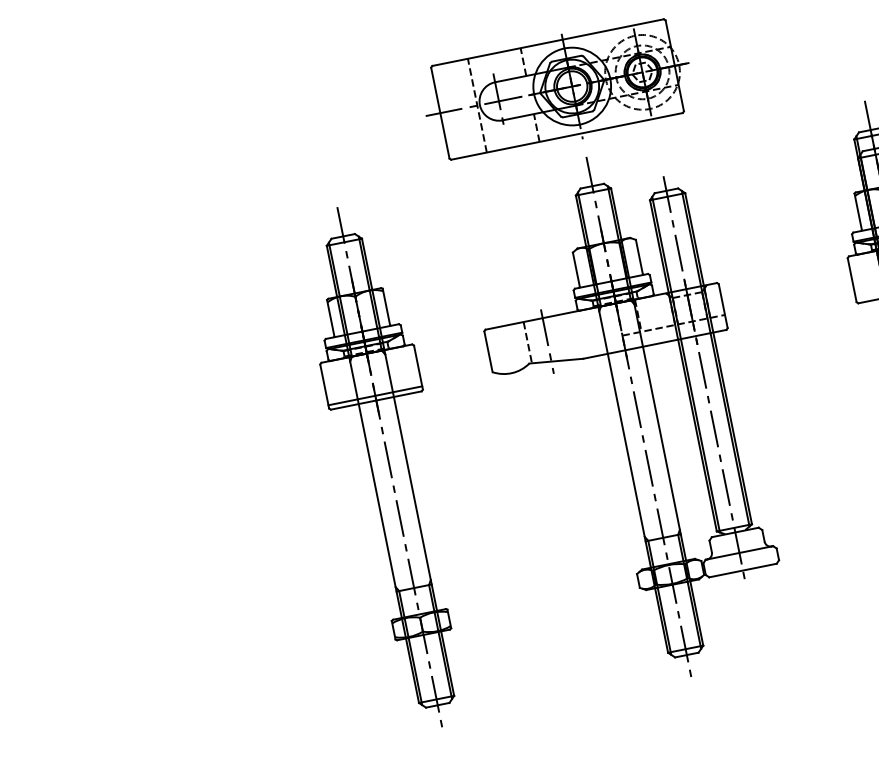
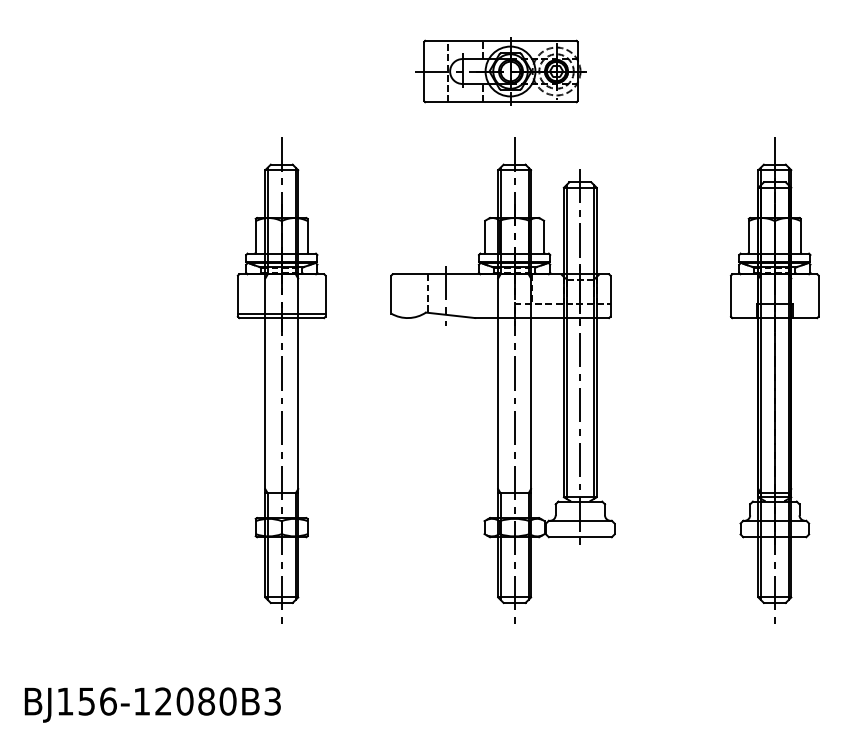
part: (557, 89) -> (500, 71), size x0.7

